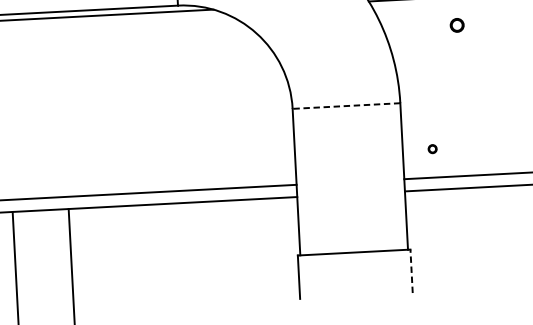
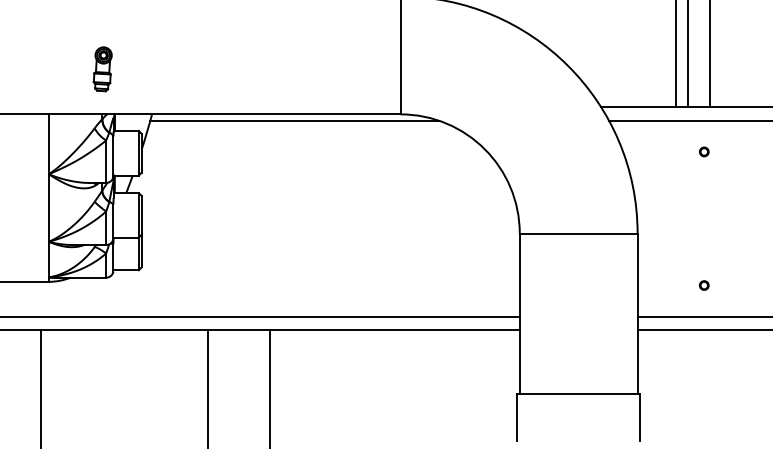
part: (457, 24) -> (704, 151), size x0.62
line: (346, 105) -> (578, 233), dashed -> solid
part: (432, 149) -> (704, 285), moved
line: (411, 271) -> (640, 417), dashed -> solid

